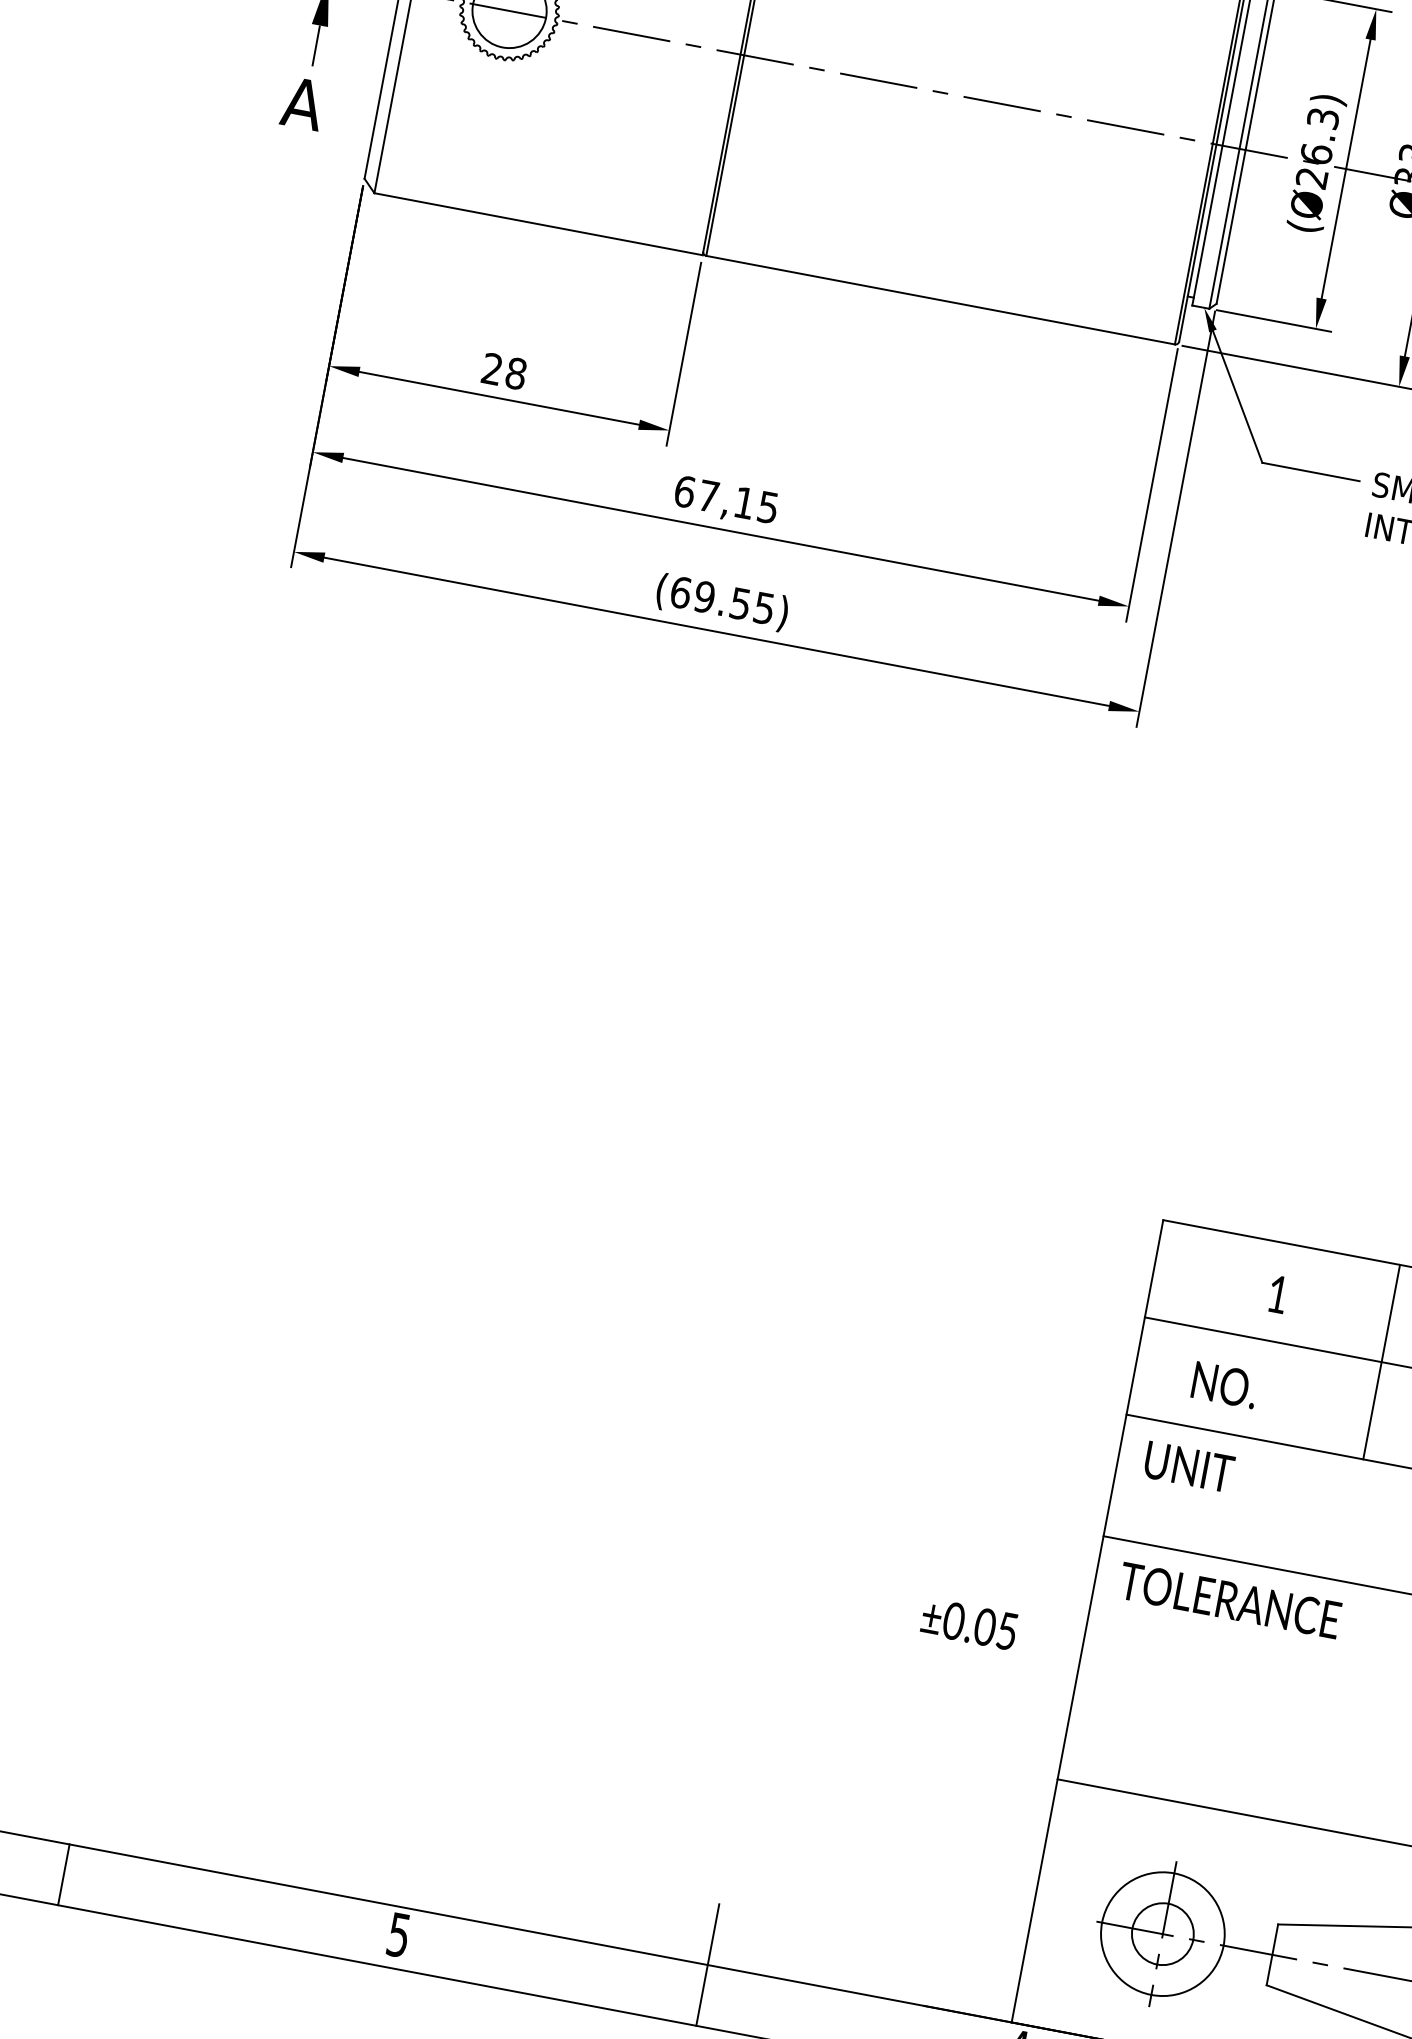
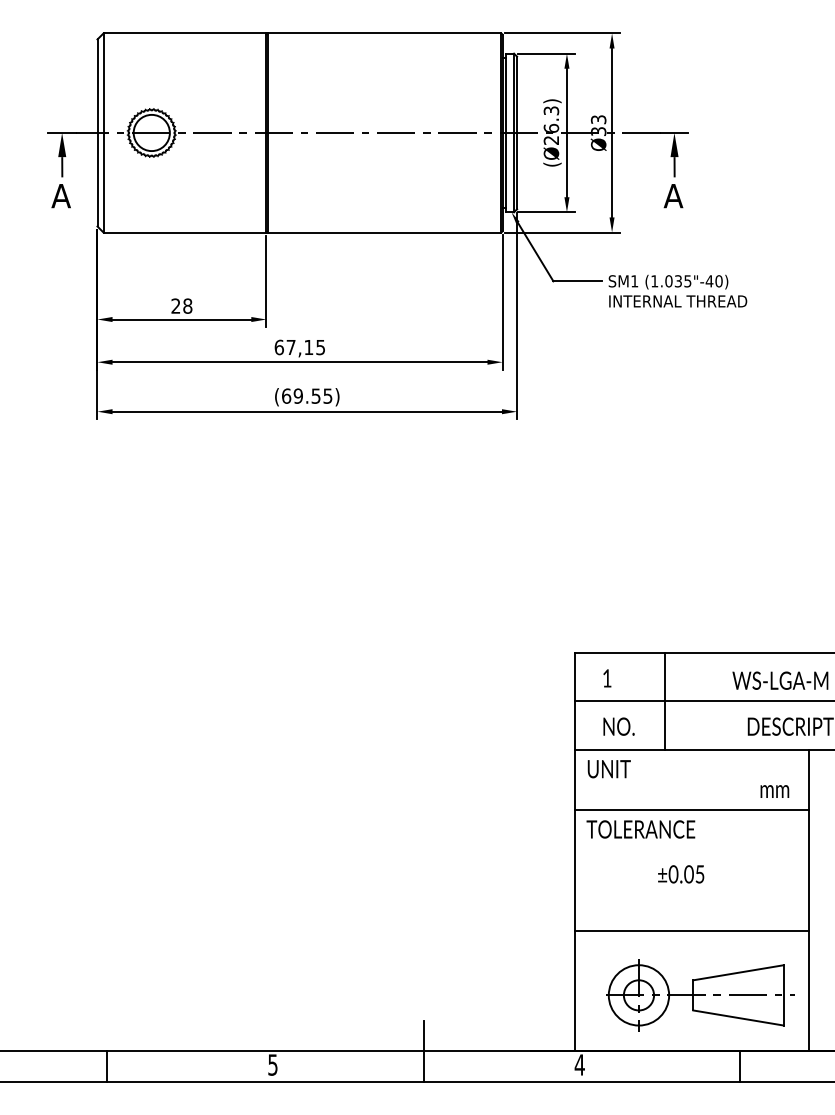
text: (1278, 1294) -> (607, 678), moved
line: (1382, 1362) -> (665, 701), moved
text: (969, 1624) -> (681, 874), moved

